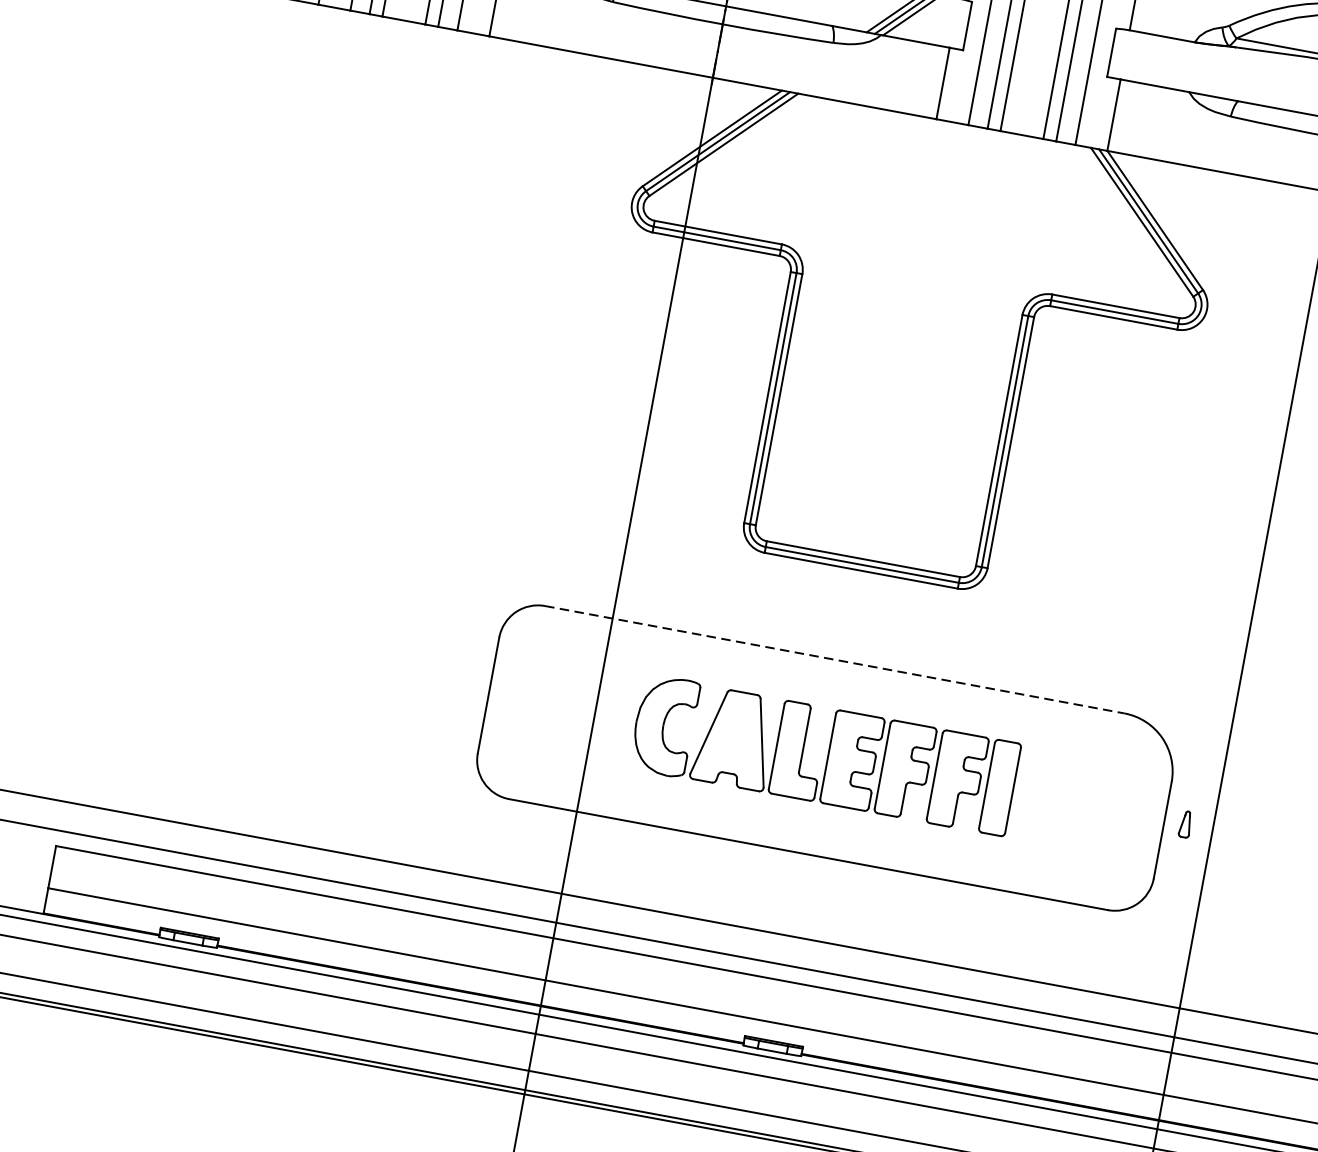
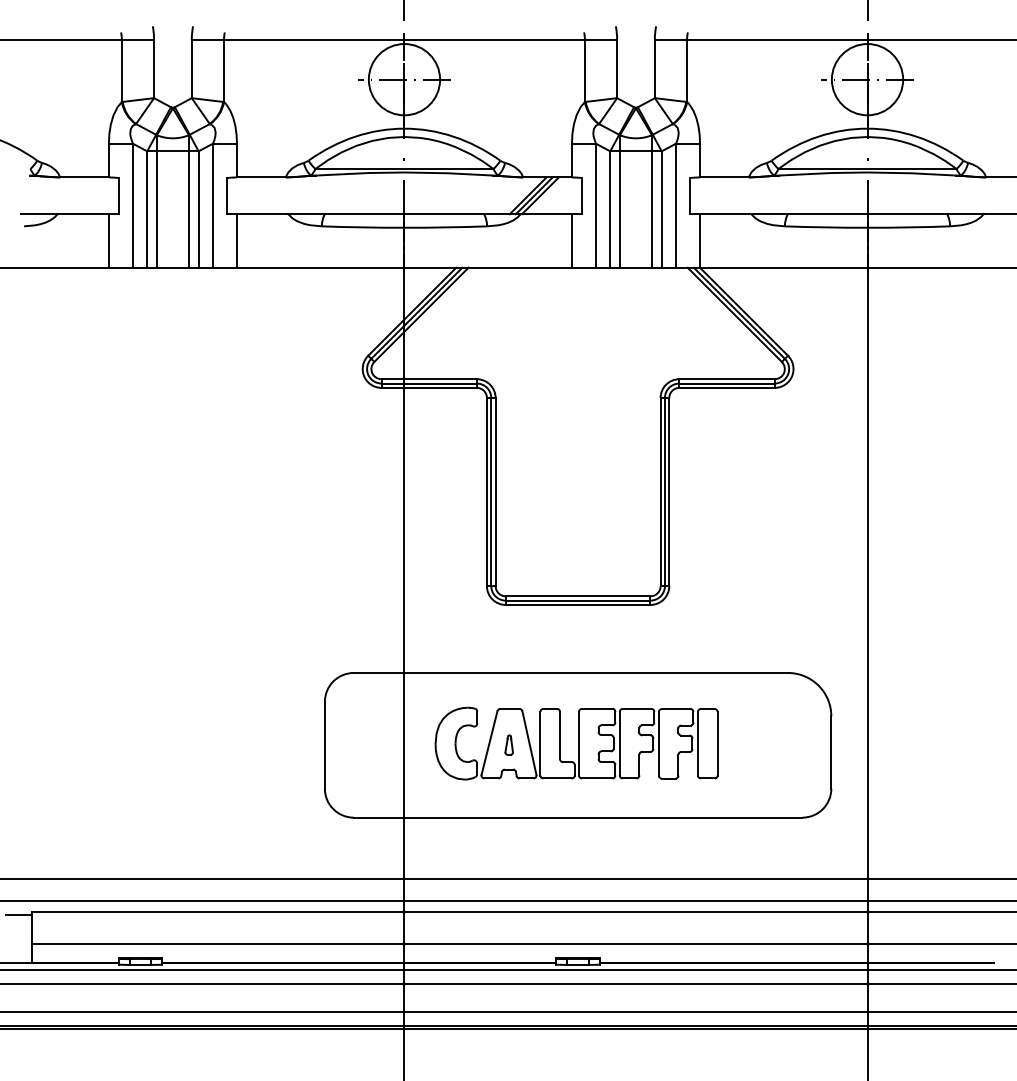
line: (835, 659) -> (571, 672), dashed -> solid
part: (1184, 823) -> (508, 744), moved
line: (37, 846) -> (18, 915), added

